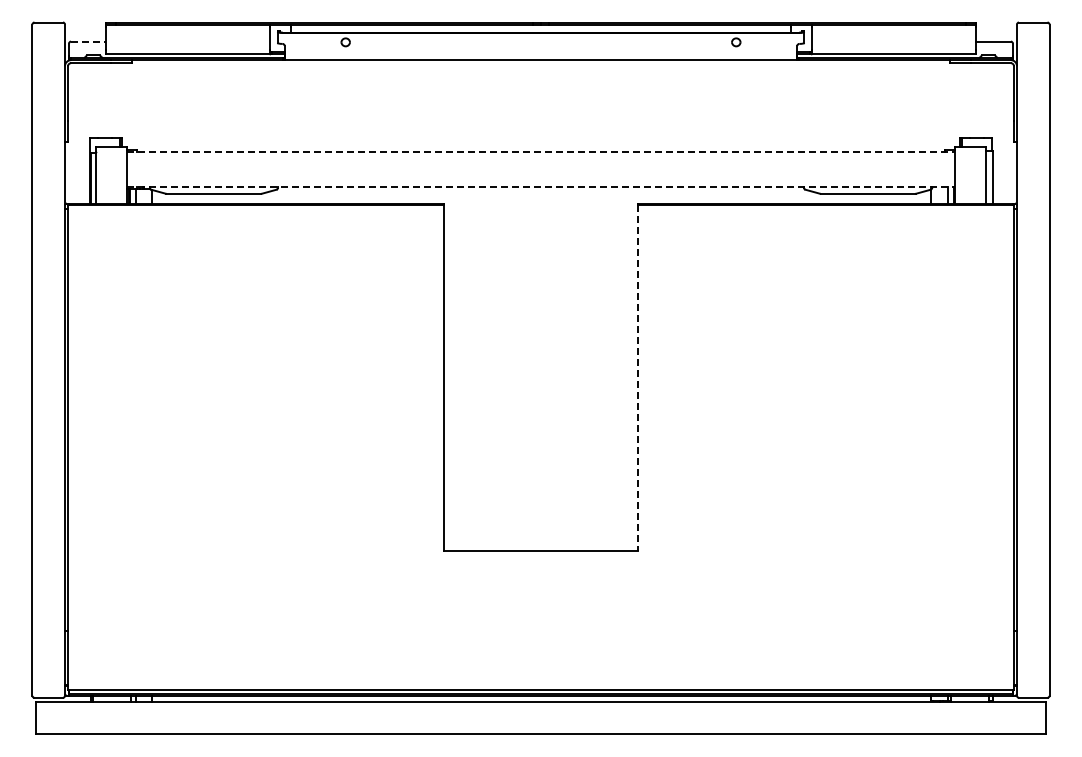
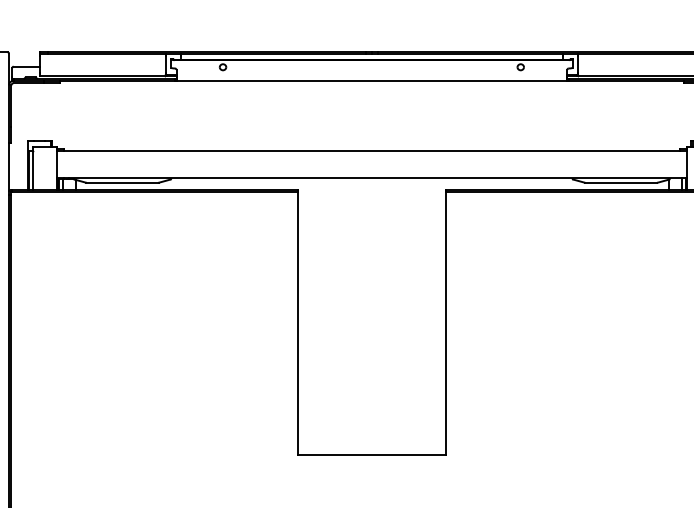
line: (88, 41) -> (26, 66), dashed -> solid
line: (541, 151) -> (372, 150), dashed -> solid
line: (541, 187) -> (372, 177), dashed -> solid
line: (637, 378) -> (445, 323), dashed -> solid

